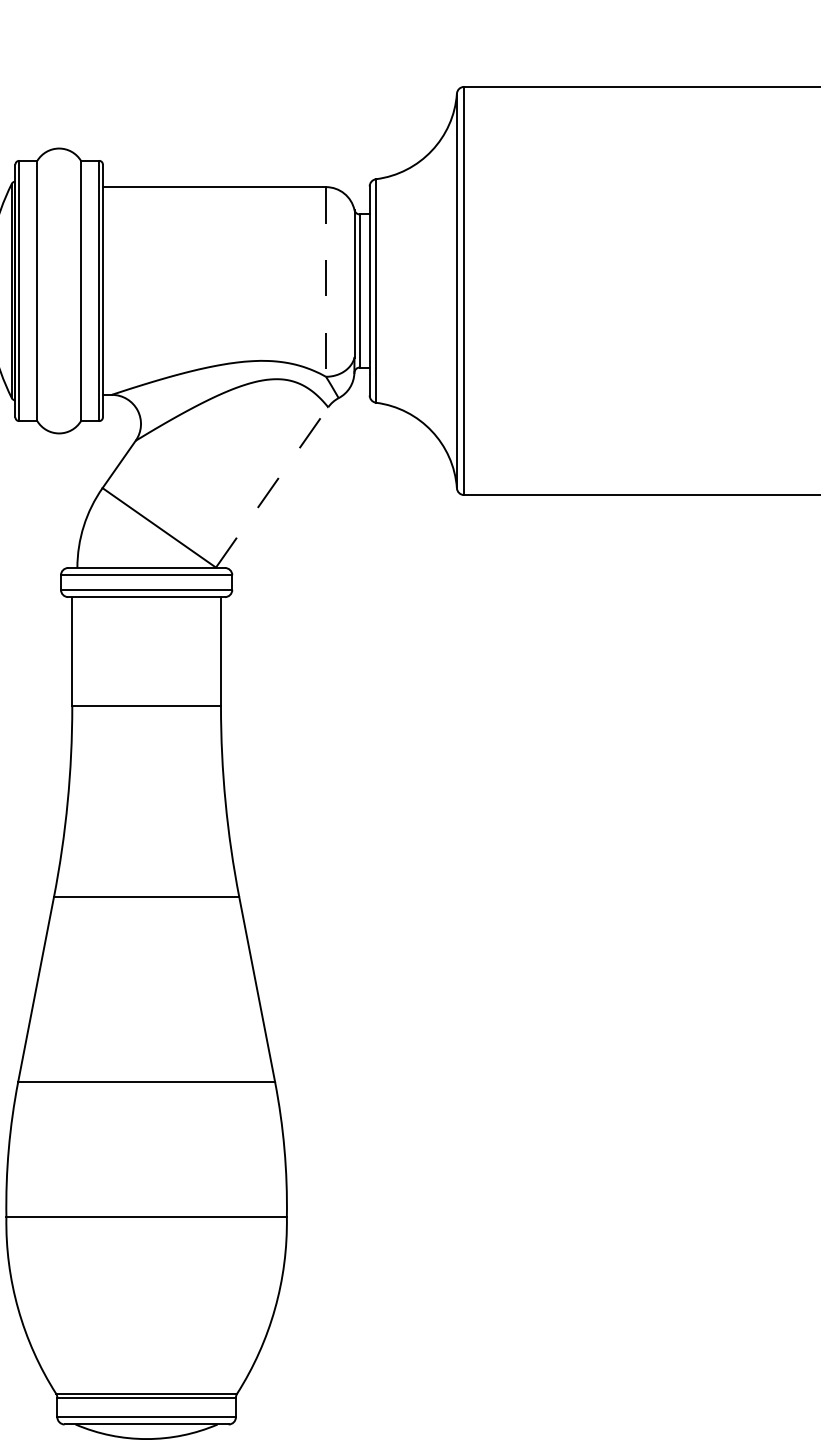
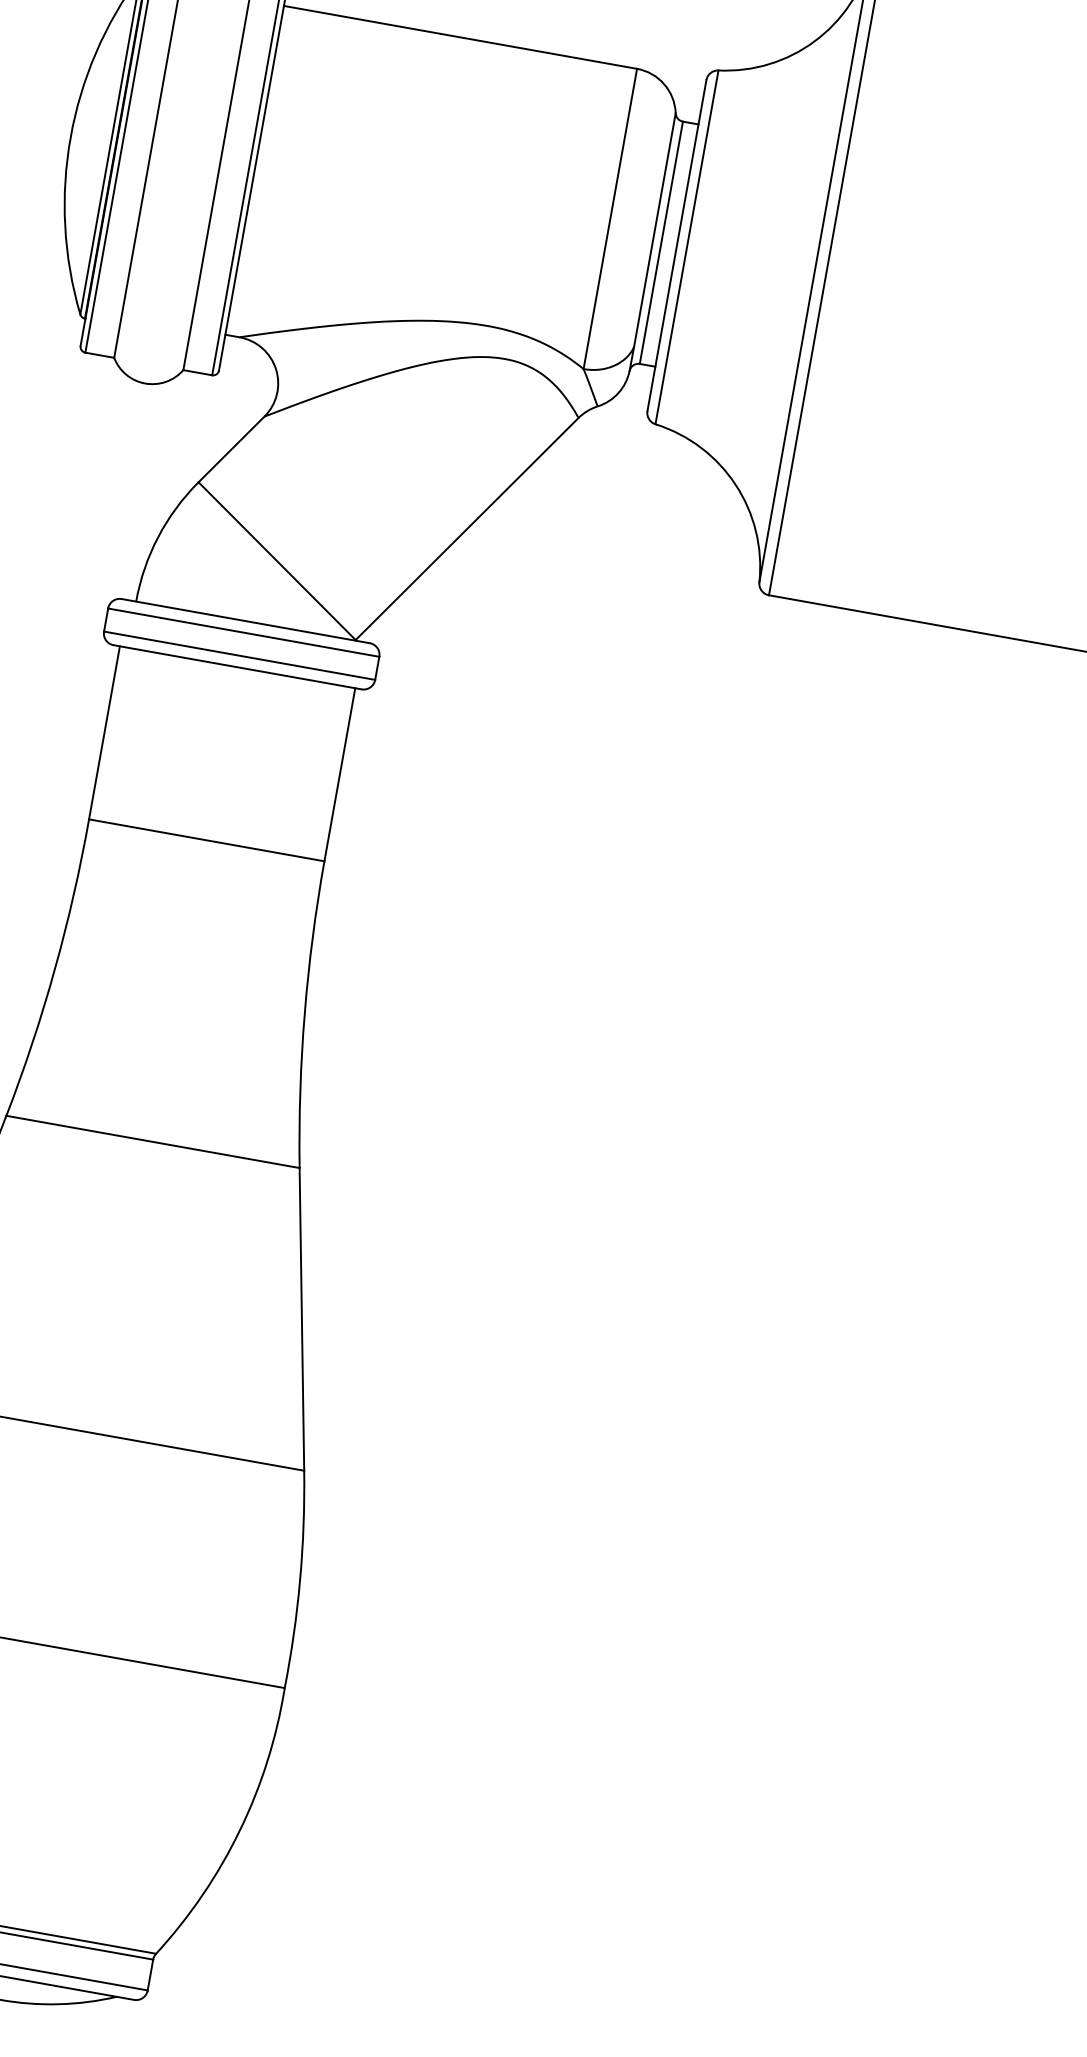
line: (326, 281) -> (611, 218), dashed -> solid
line: (272, 487) -> (467, 529), dashed -> solid

